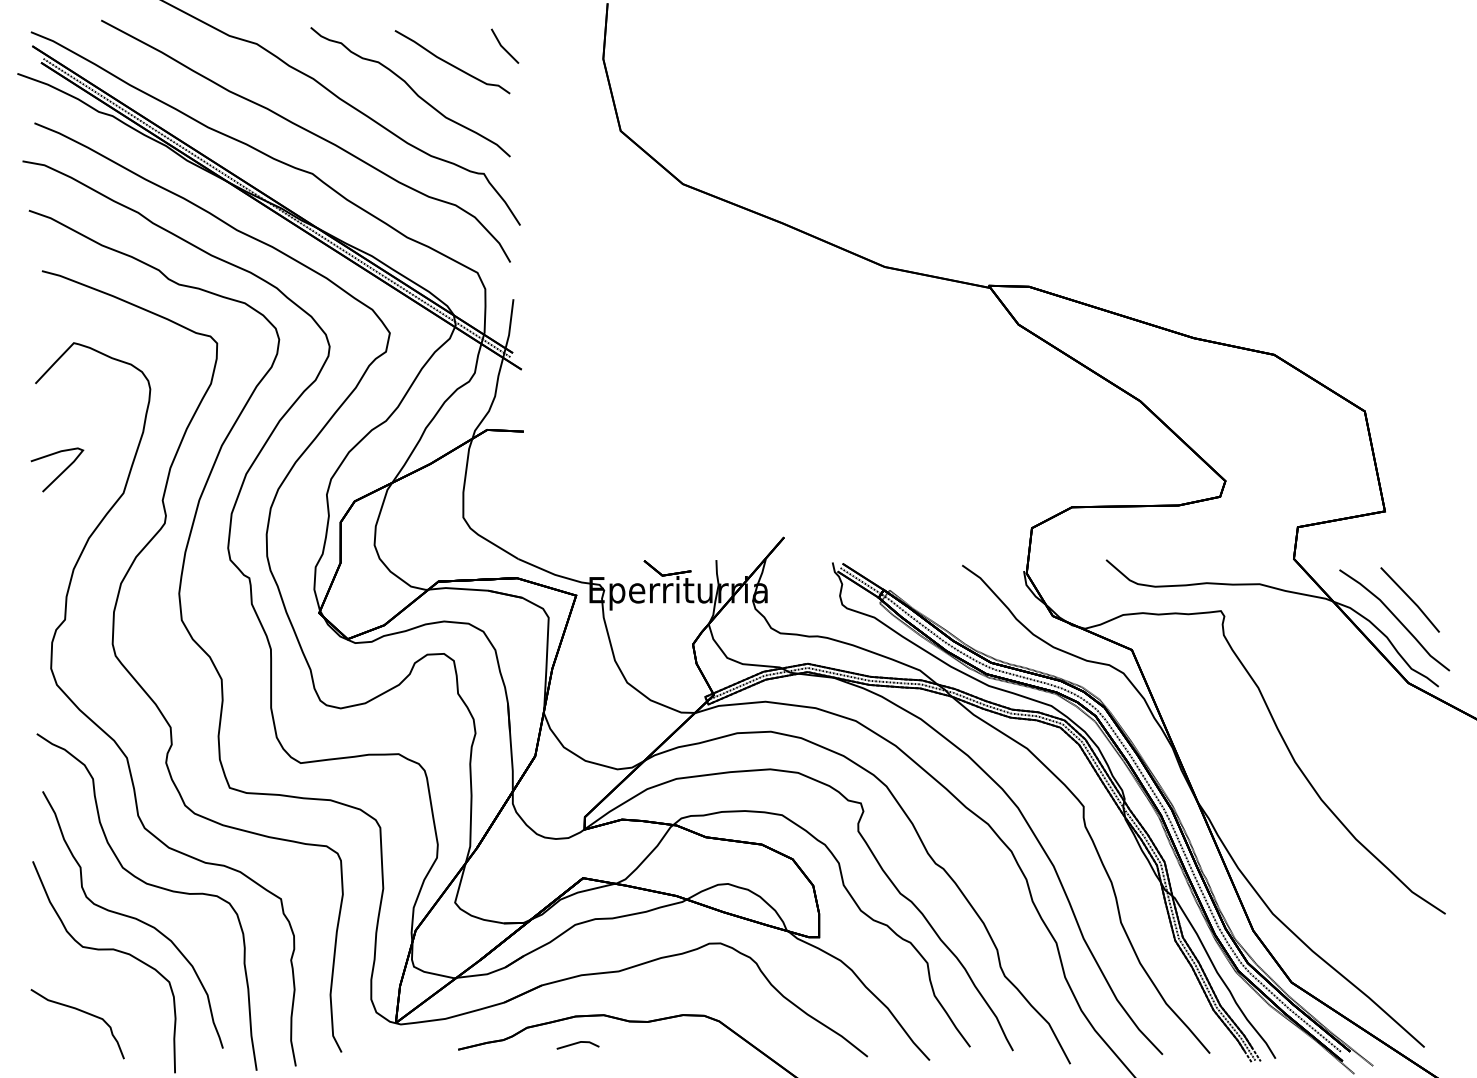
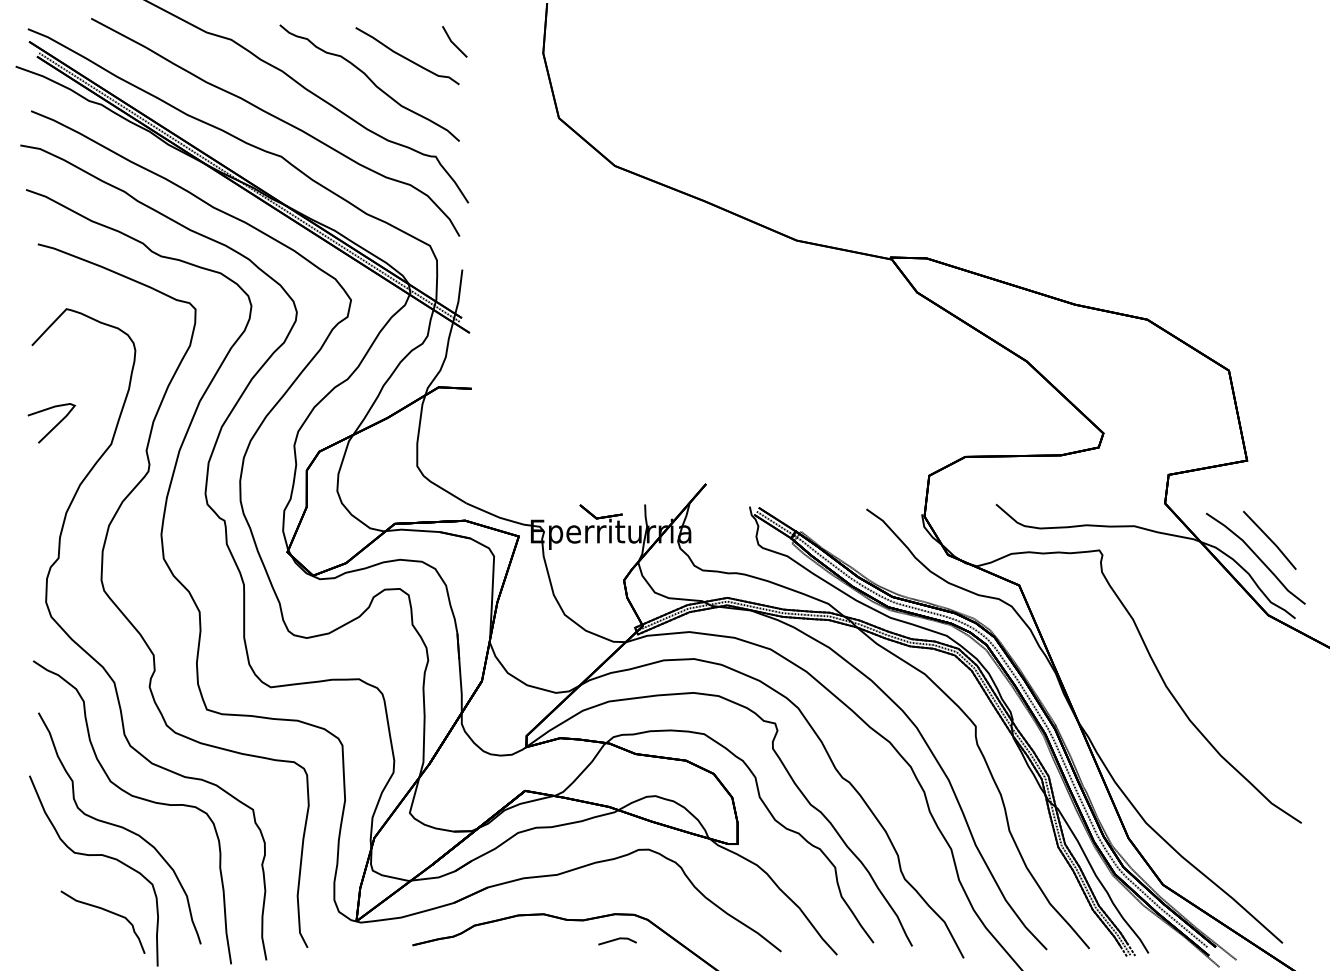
curve: (81, 1012) -> (106, 911), moved
part: (578, 1045) -> (617, 941), moved

